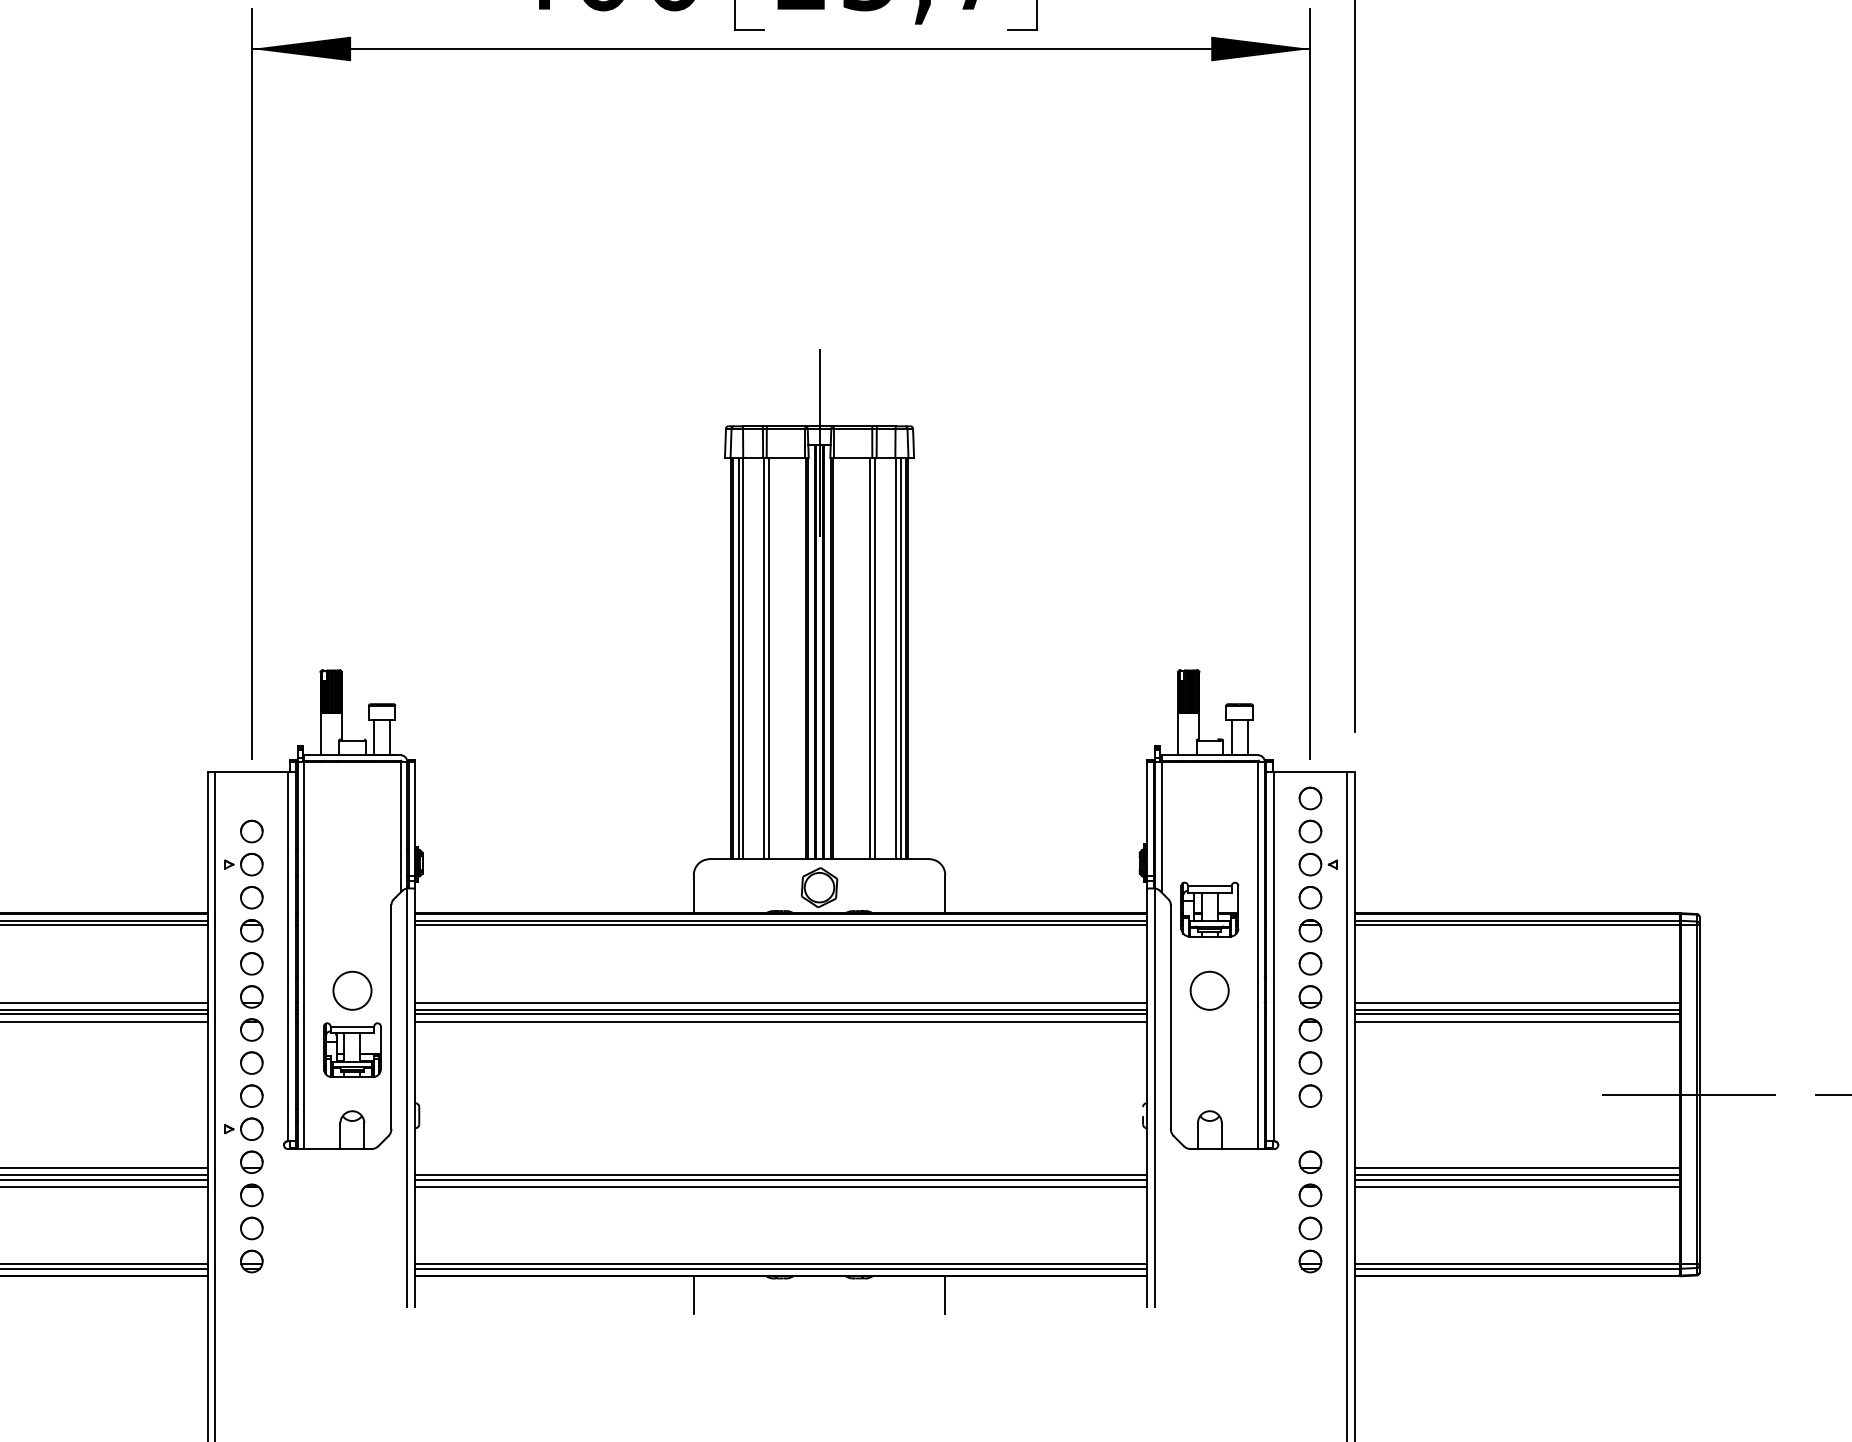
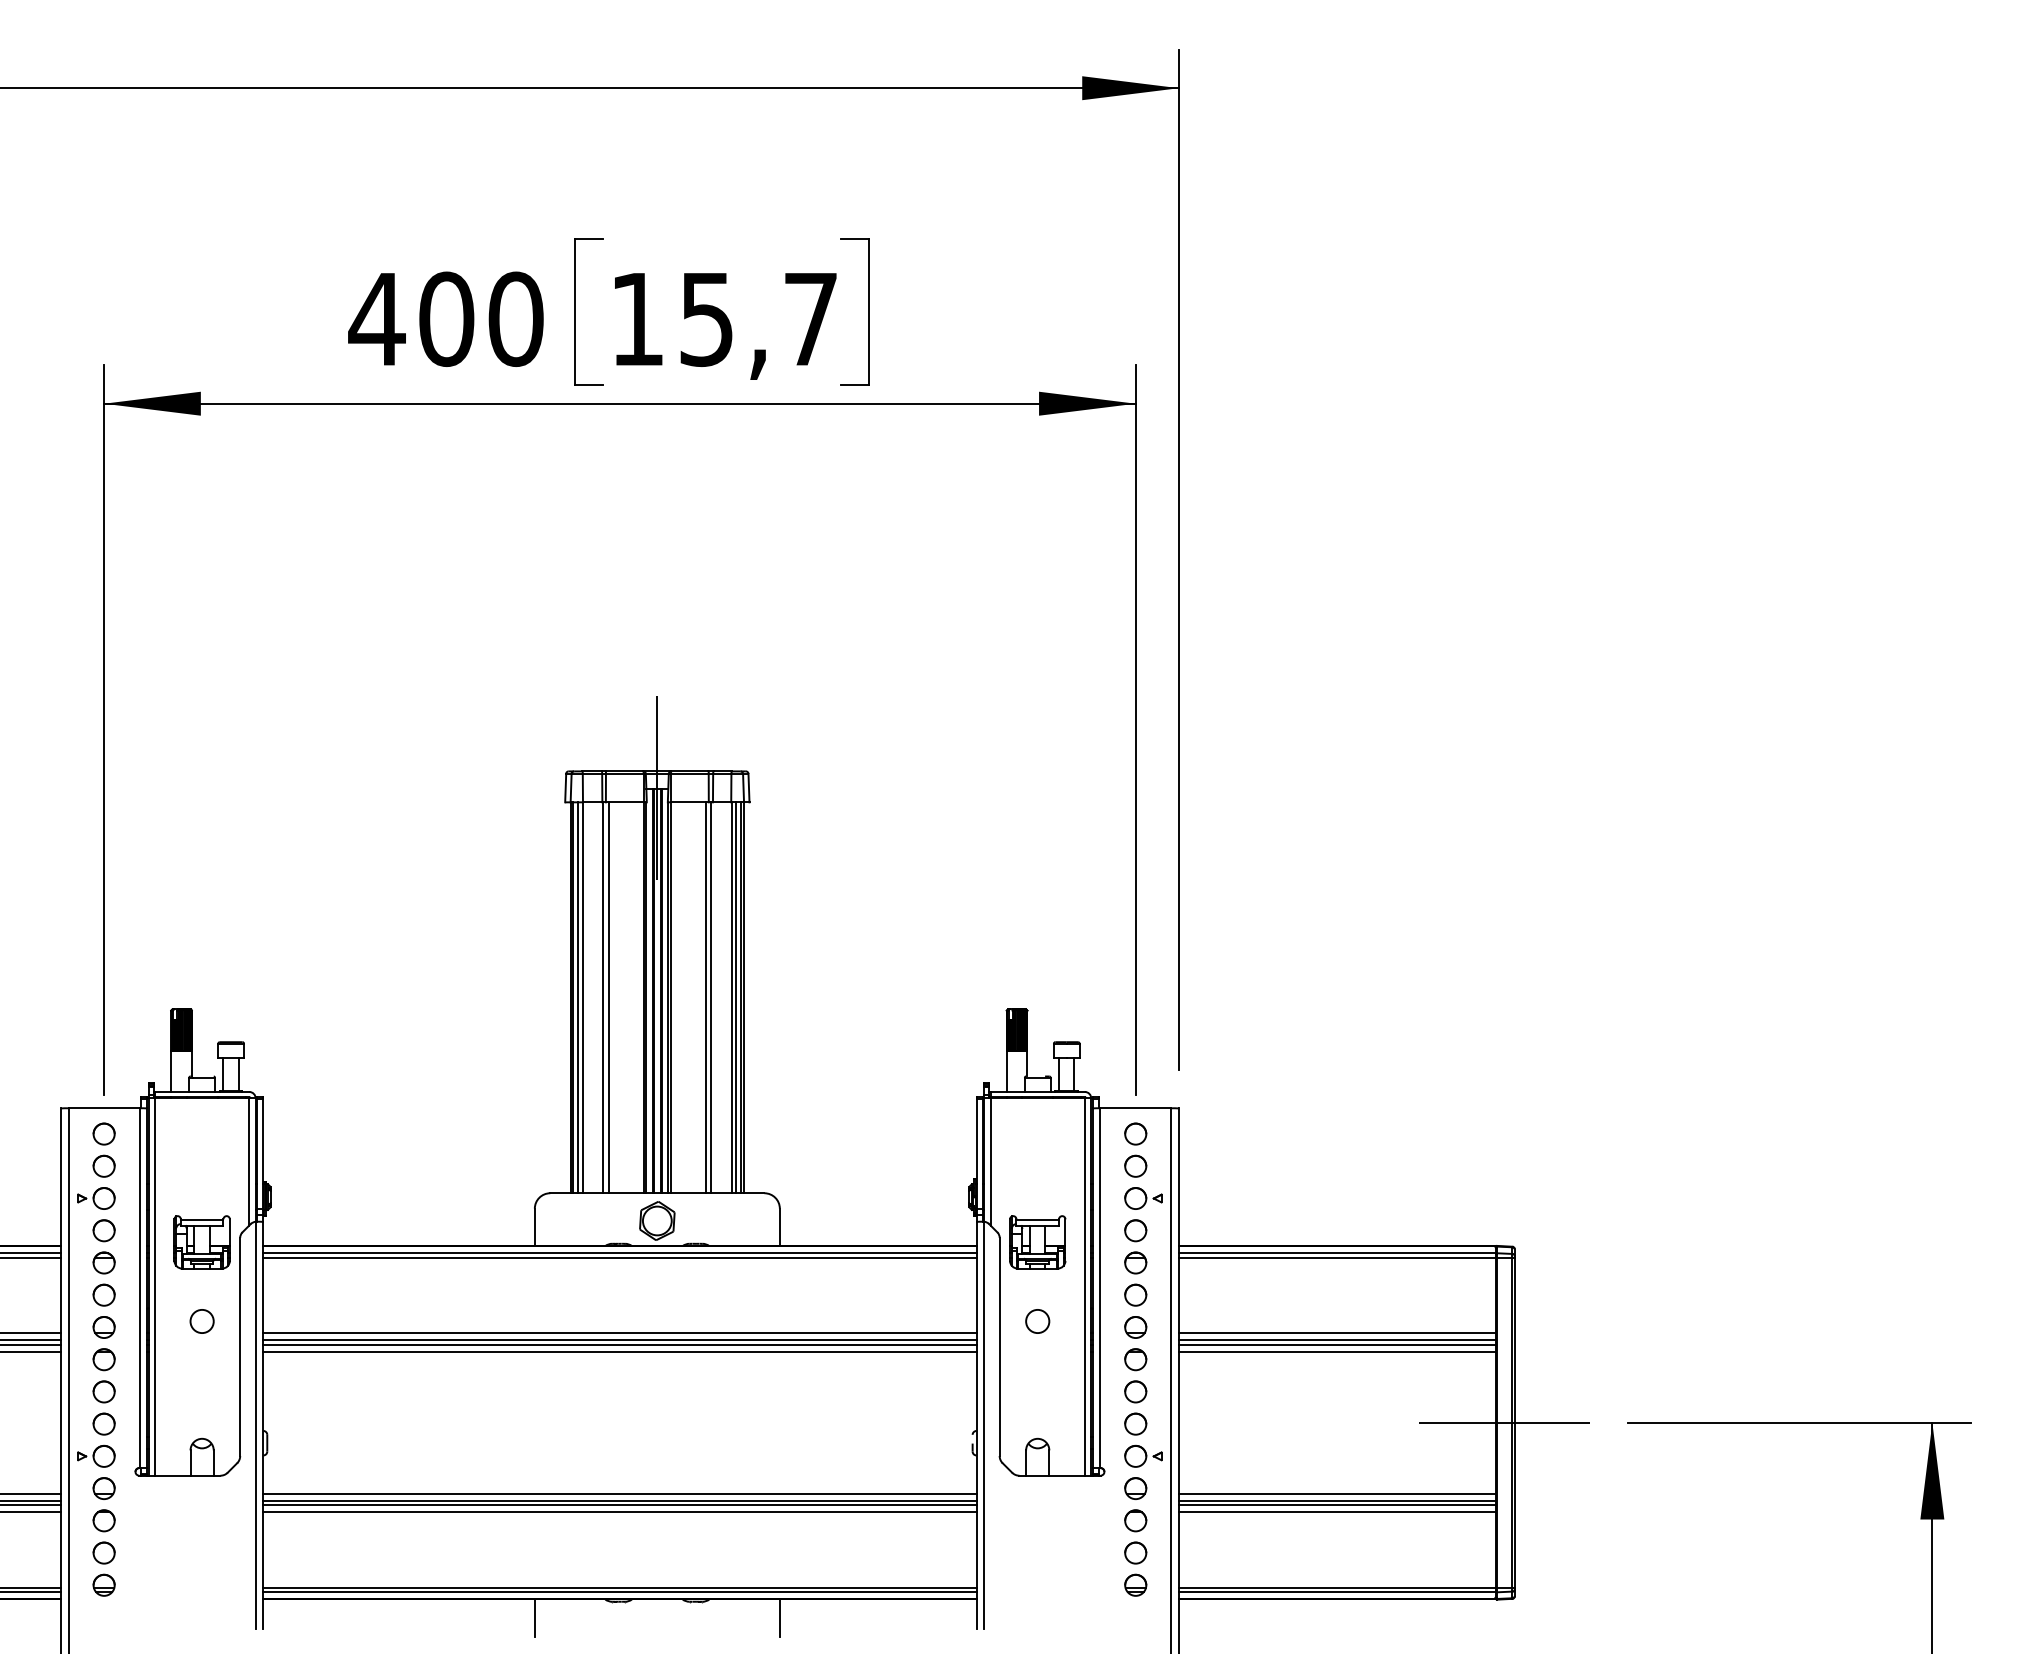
circle: (251, 797) -> (103, 1133), added
circle: (351, 990) -> (201, 1321), size x0.62
circle: (1209, 990) -> (1037, 1321), size x0.62
part: (351, 1050) -> (201, 1242), moved
part: (1318, 1128) -> (1143, 1455), added
line: (780, 1168) -> (619, 1494), added

